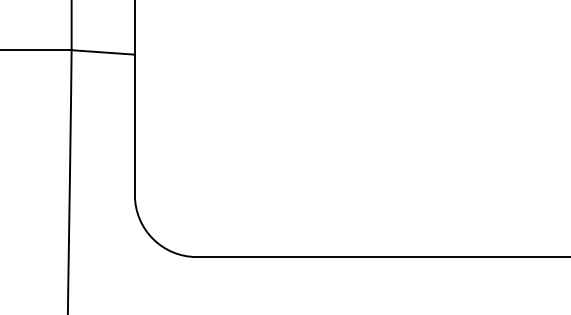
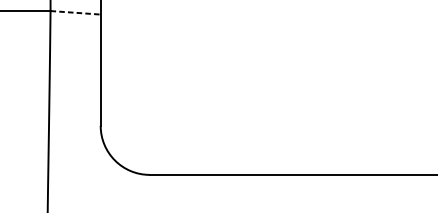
line: (103, 52) -> (75, 12), solid -> dashed

